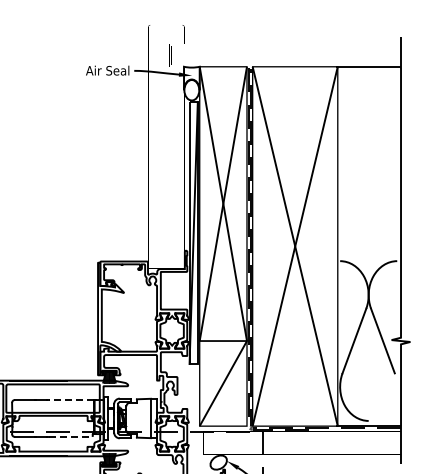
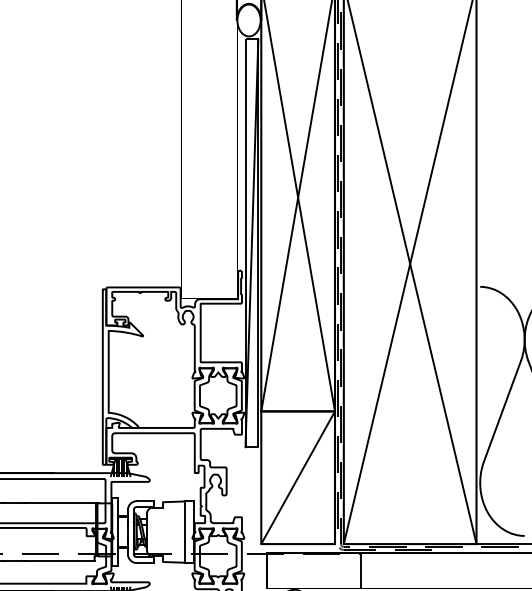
line: (71, 400) -> (61, 504), dashed -> solid
line: (71, 436) -> (61, 560), dashed -> solid

